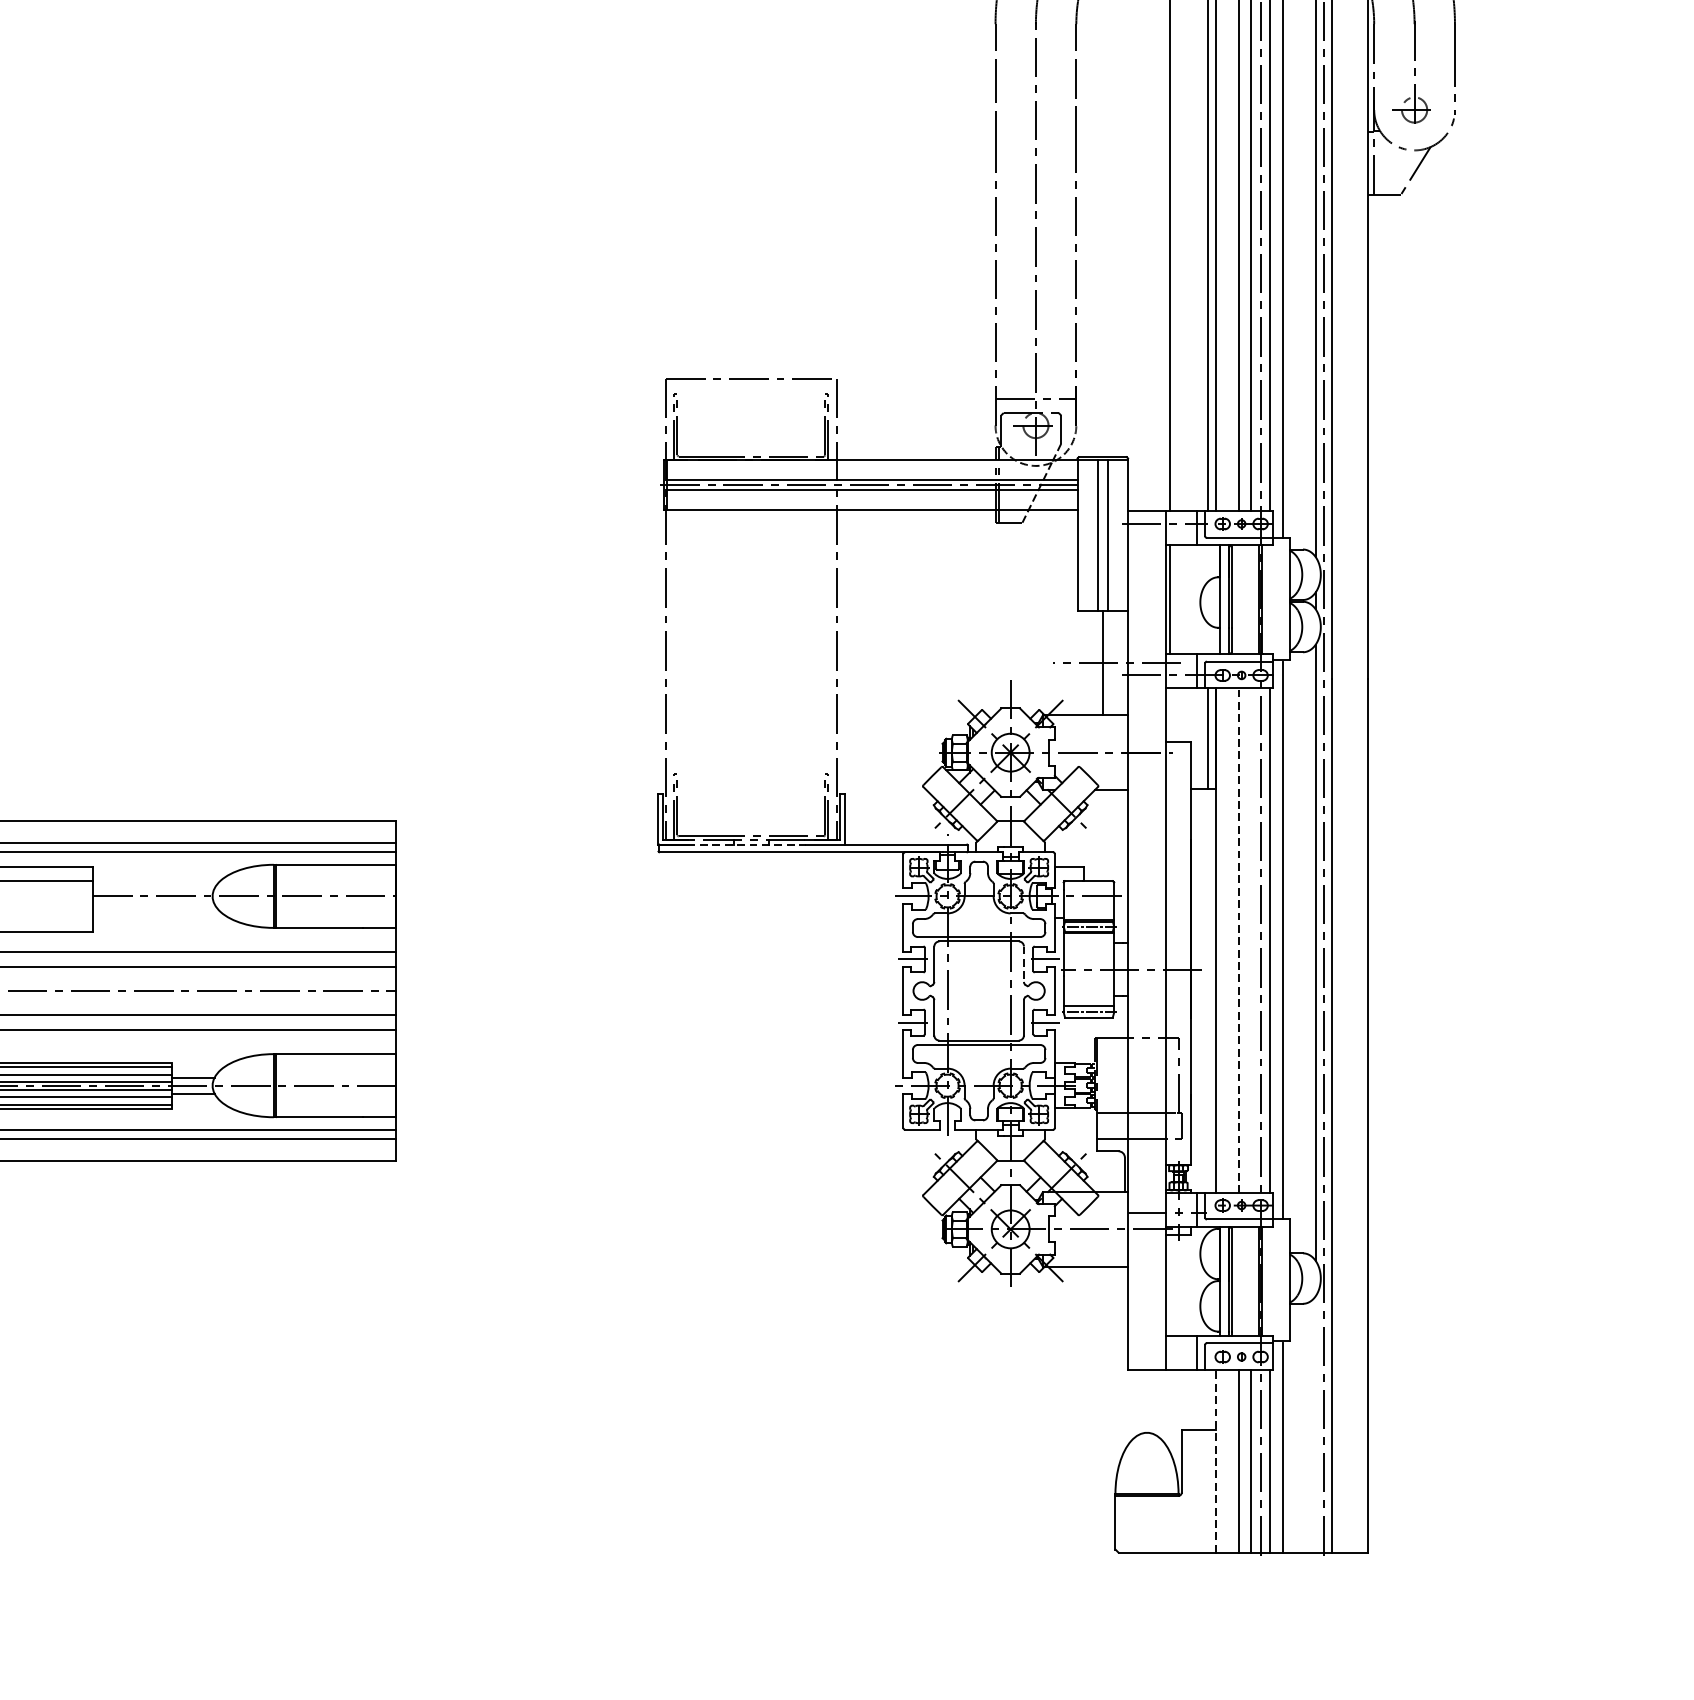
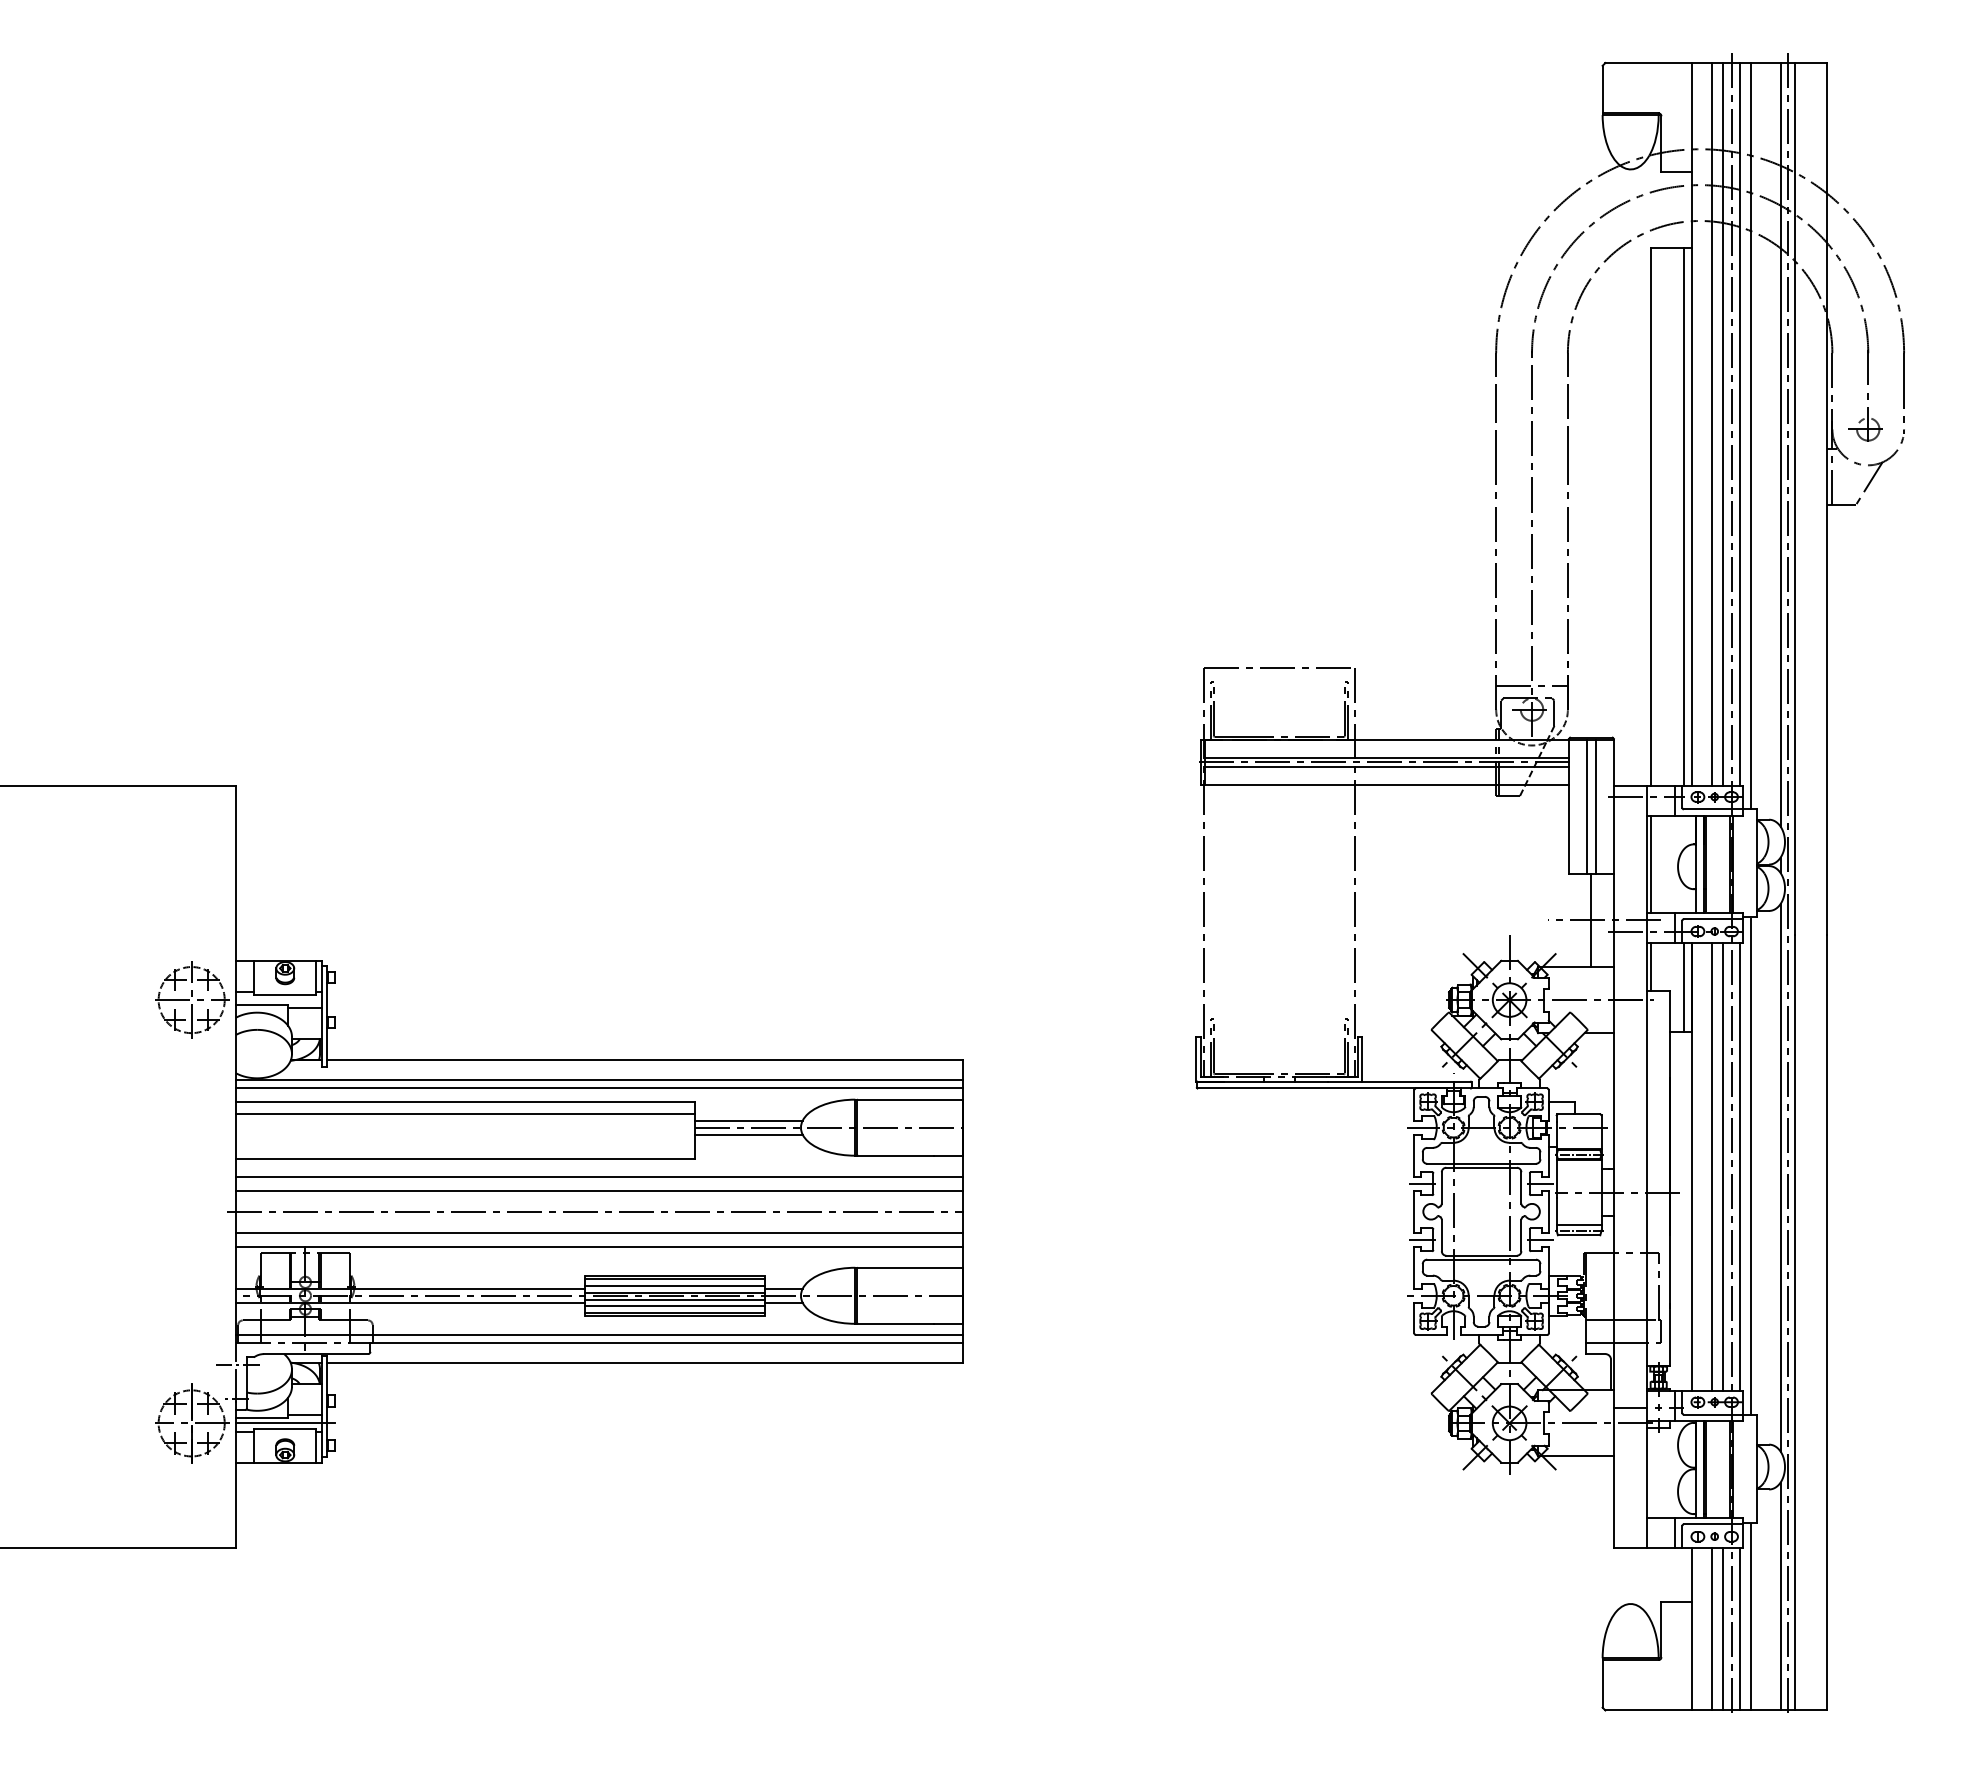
line: (1169, 714) -> (1650, 966), added
line: (747, 844) -> (1275, 1081), dashed -> solid
line: (153, 888) -> (748, 1120), added
line: (153, 904) -> (748, 1134), added
line: (1238, 940) -> (1711, 1166), dashed -> solid
line: (1250, 940) -> (1722, 1166), added
line: (1024, 963) -> (1521, 1187), dashed -> solid
line: (1315, 1424) -> (1780, 1596), added
line: (1216, 1460) -> (1692, 1628), dashed -> solid

